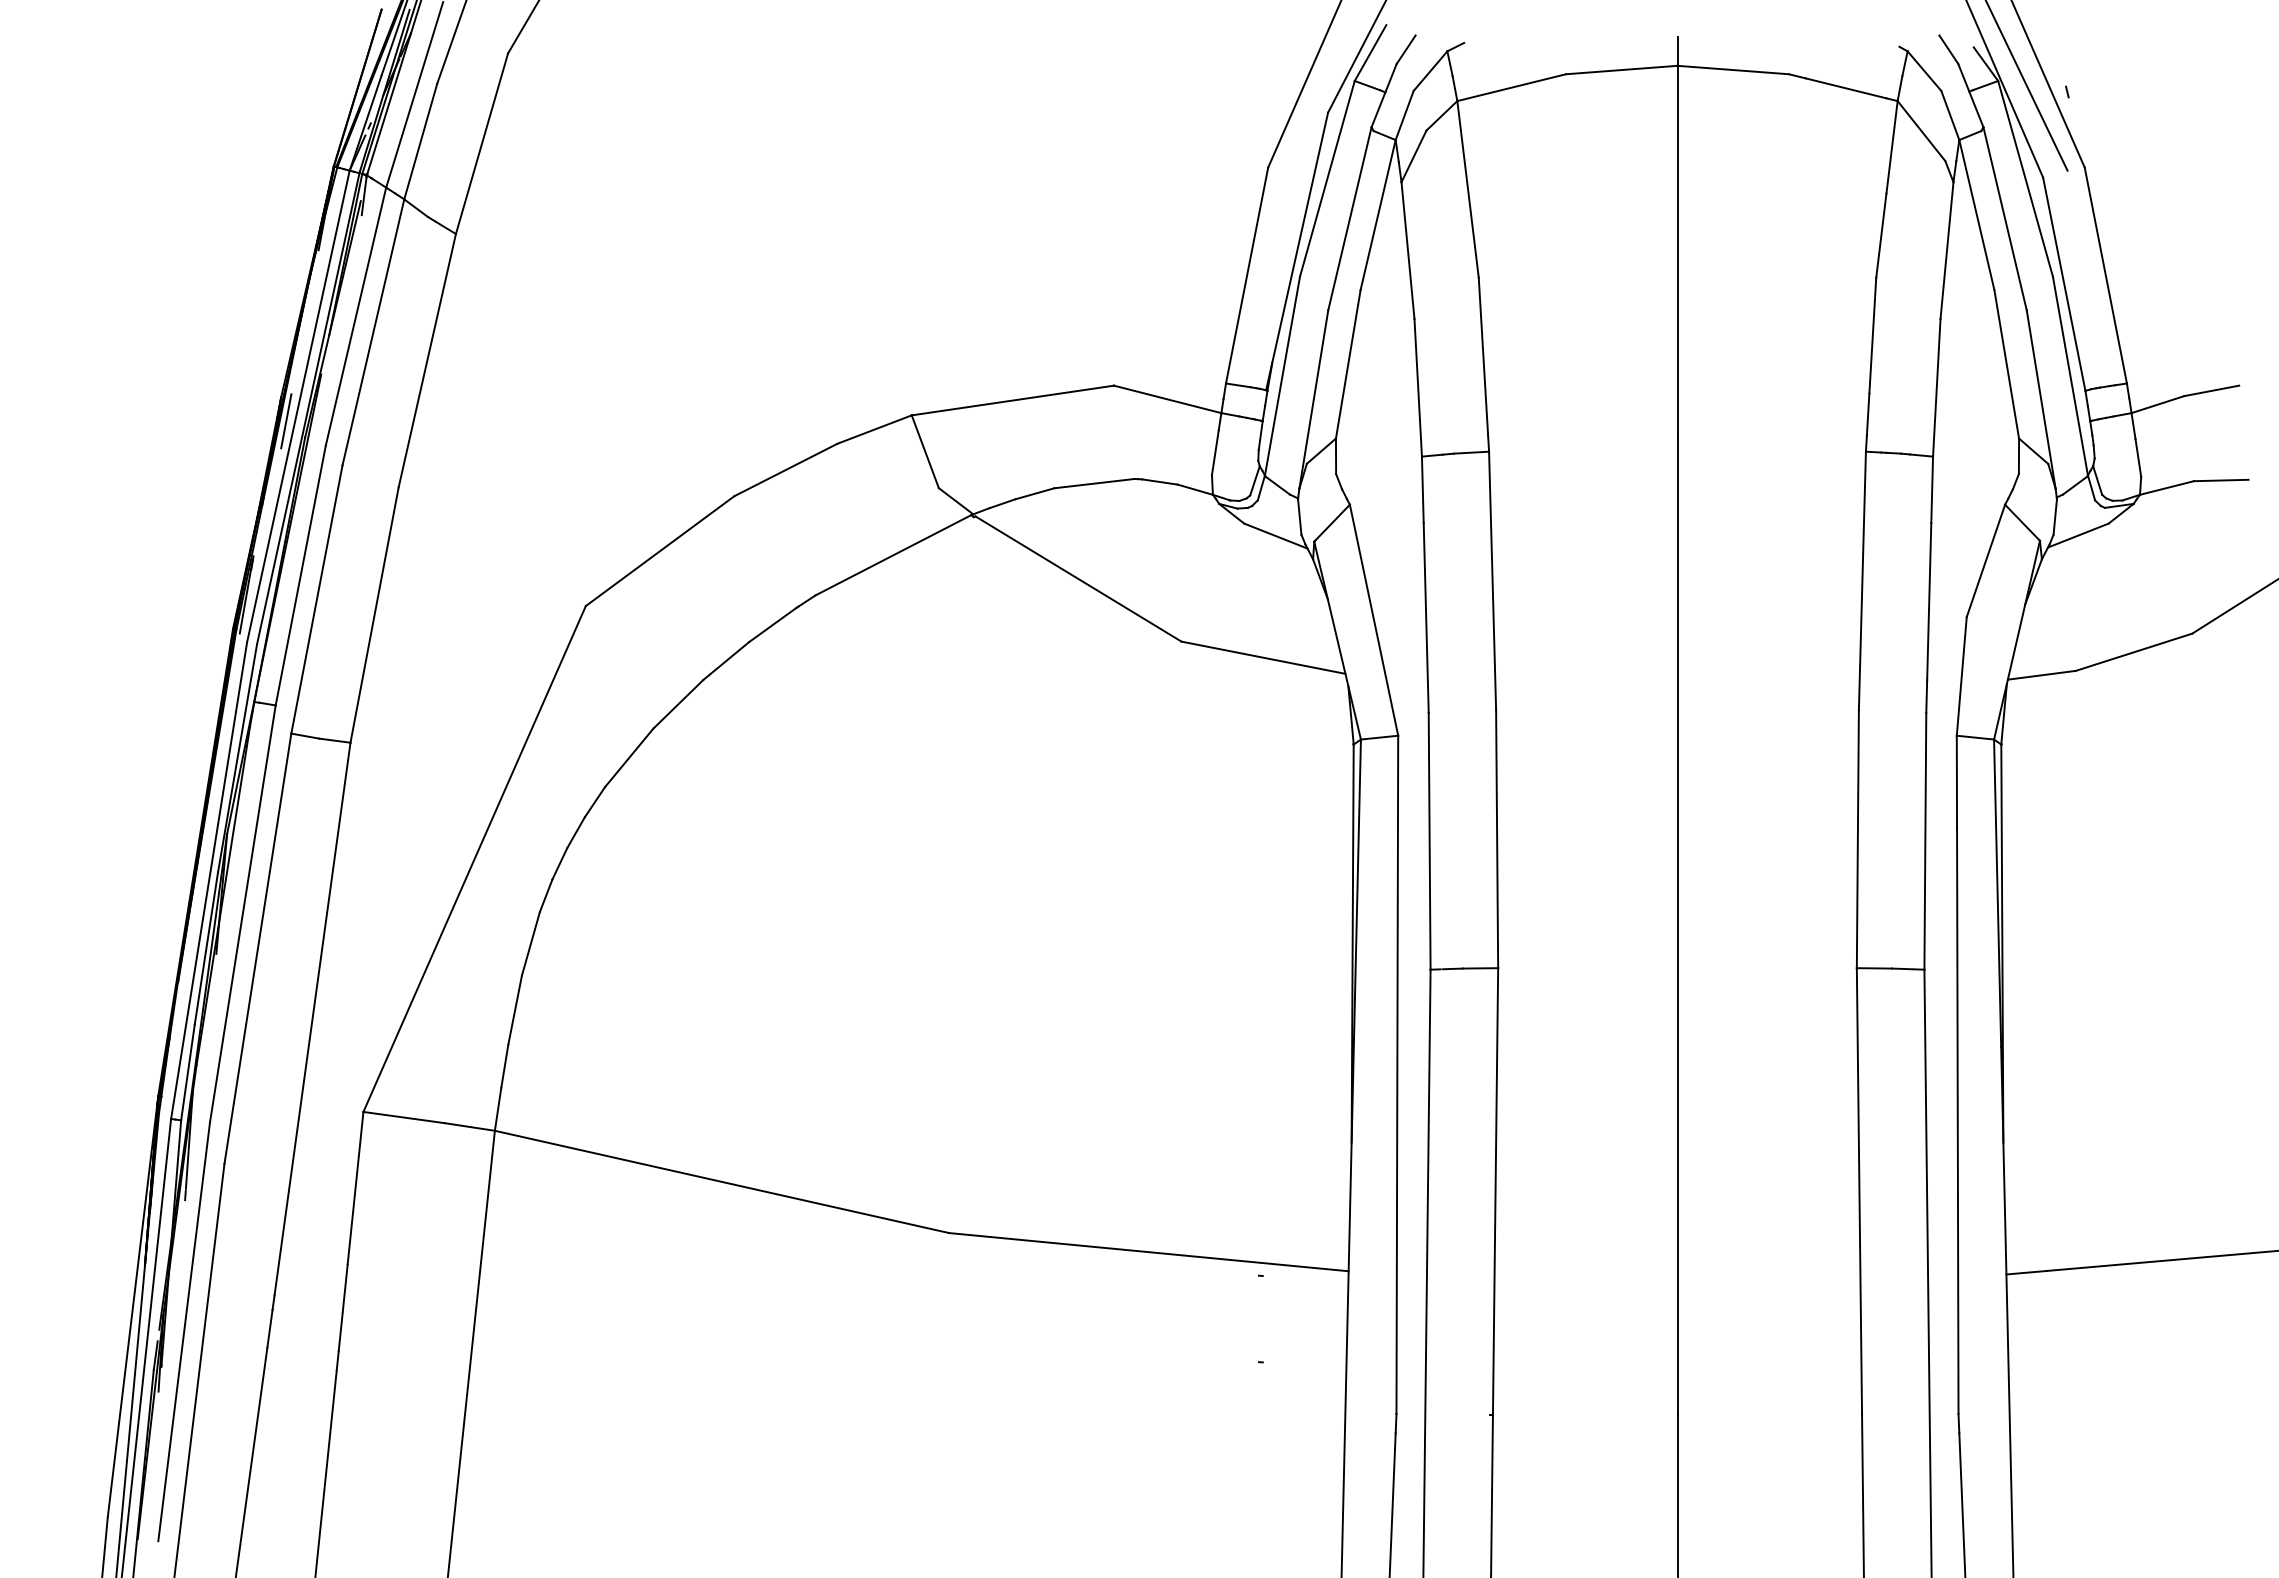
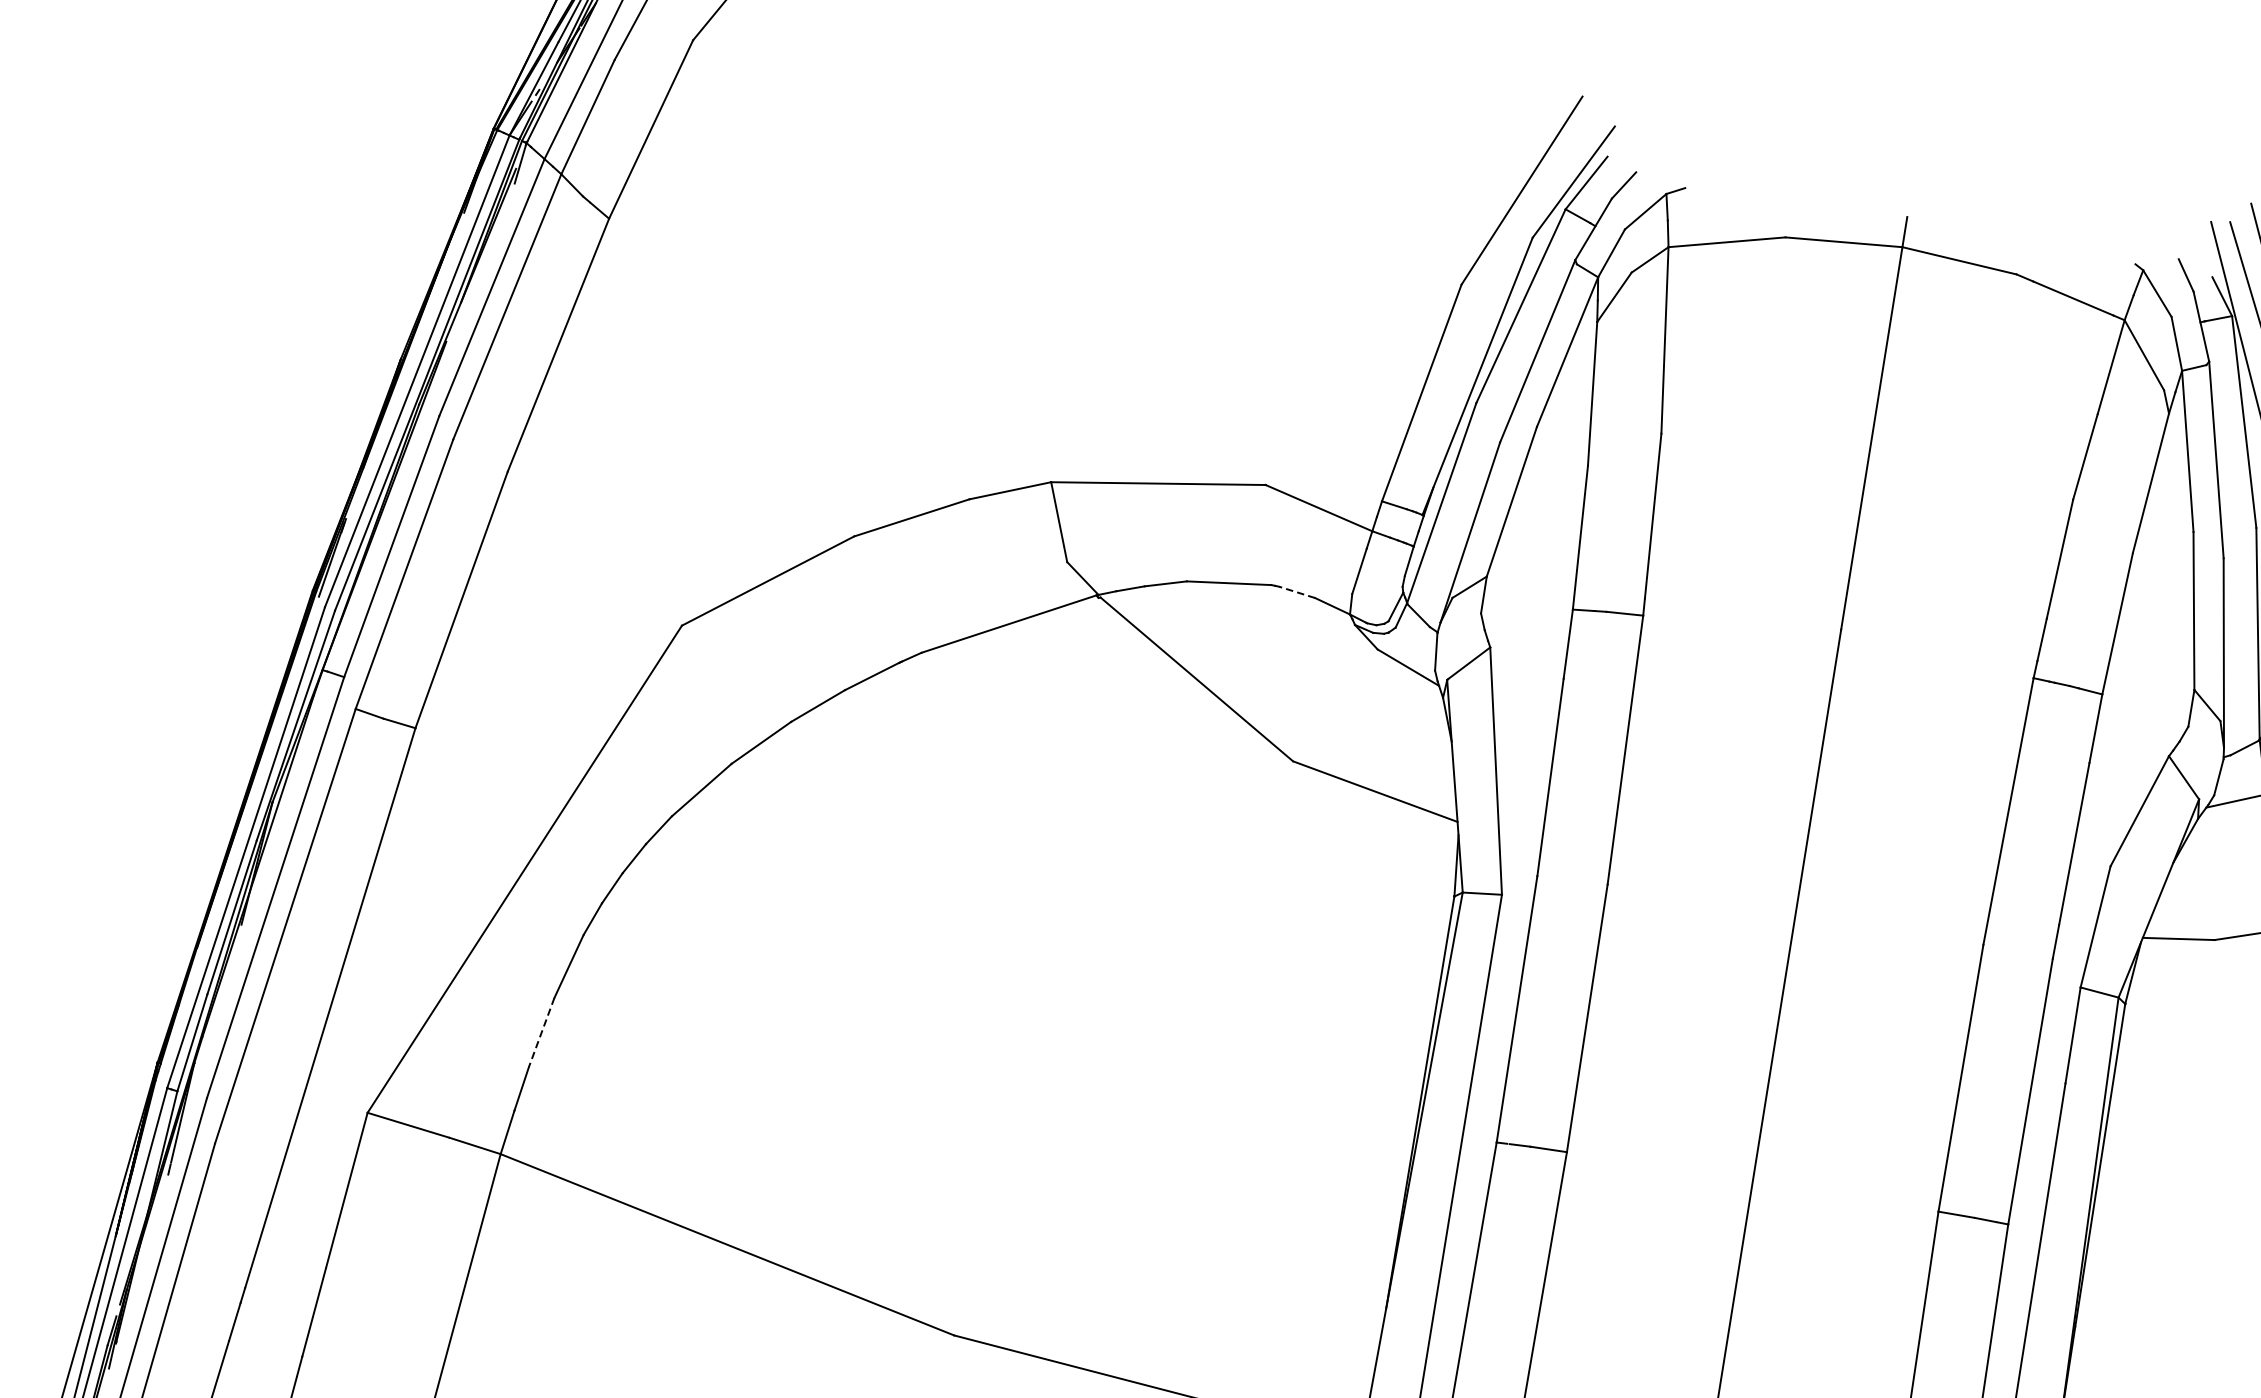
line: (286, 421) -> (402, 384), removed
line: (1159, 481) -> (1296, 591), solid -> dashed
line: (515, 1010) -> (541, 1032), solid -> dashed

